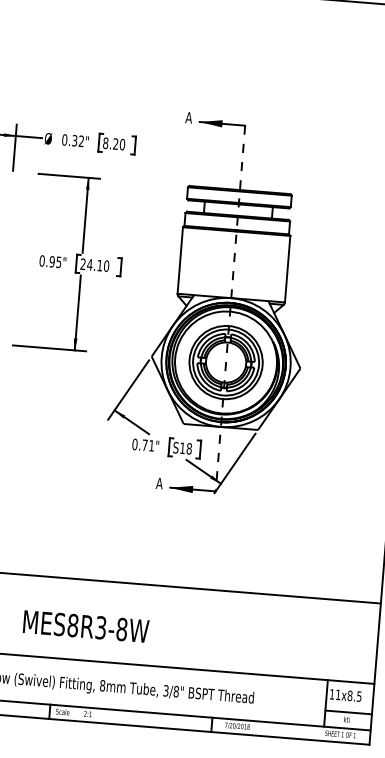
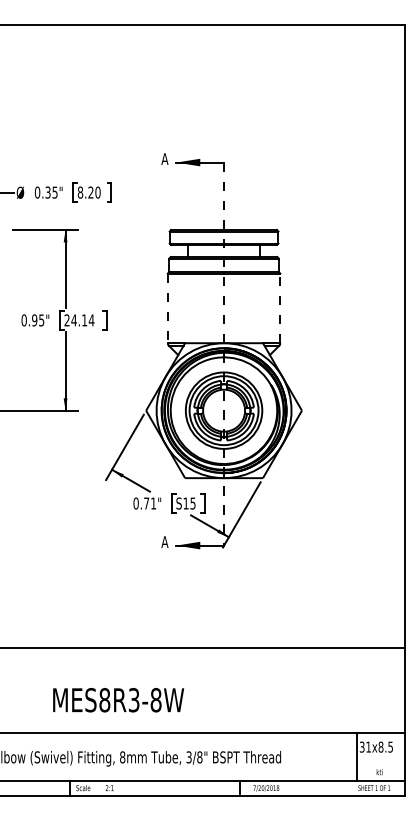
text: (80, 141) -> (54, 192), 0.32" -> 0.35"
line: (179, 260) -> (167, 308), solid -> dashed
text: (106, 266) -> (91, 320), 24.10 -> 24.14
line: (287, 269) -> (280, 308), solid -> dashed
text: (188, 448) -> (192, 503), S18 -> S15
text: (86, 626) -> (118, 700), moved
text: (331, 693) -> (361, 746), 11x8.5 -> 31x8.5
line: (348, 712) -> (380, 764), removed

